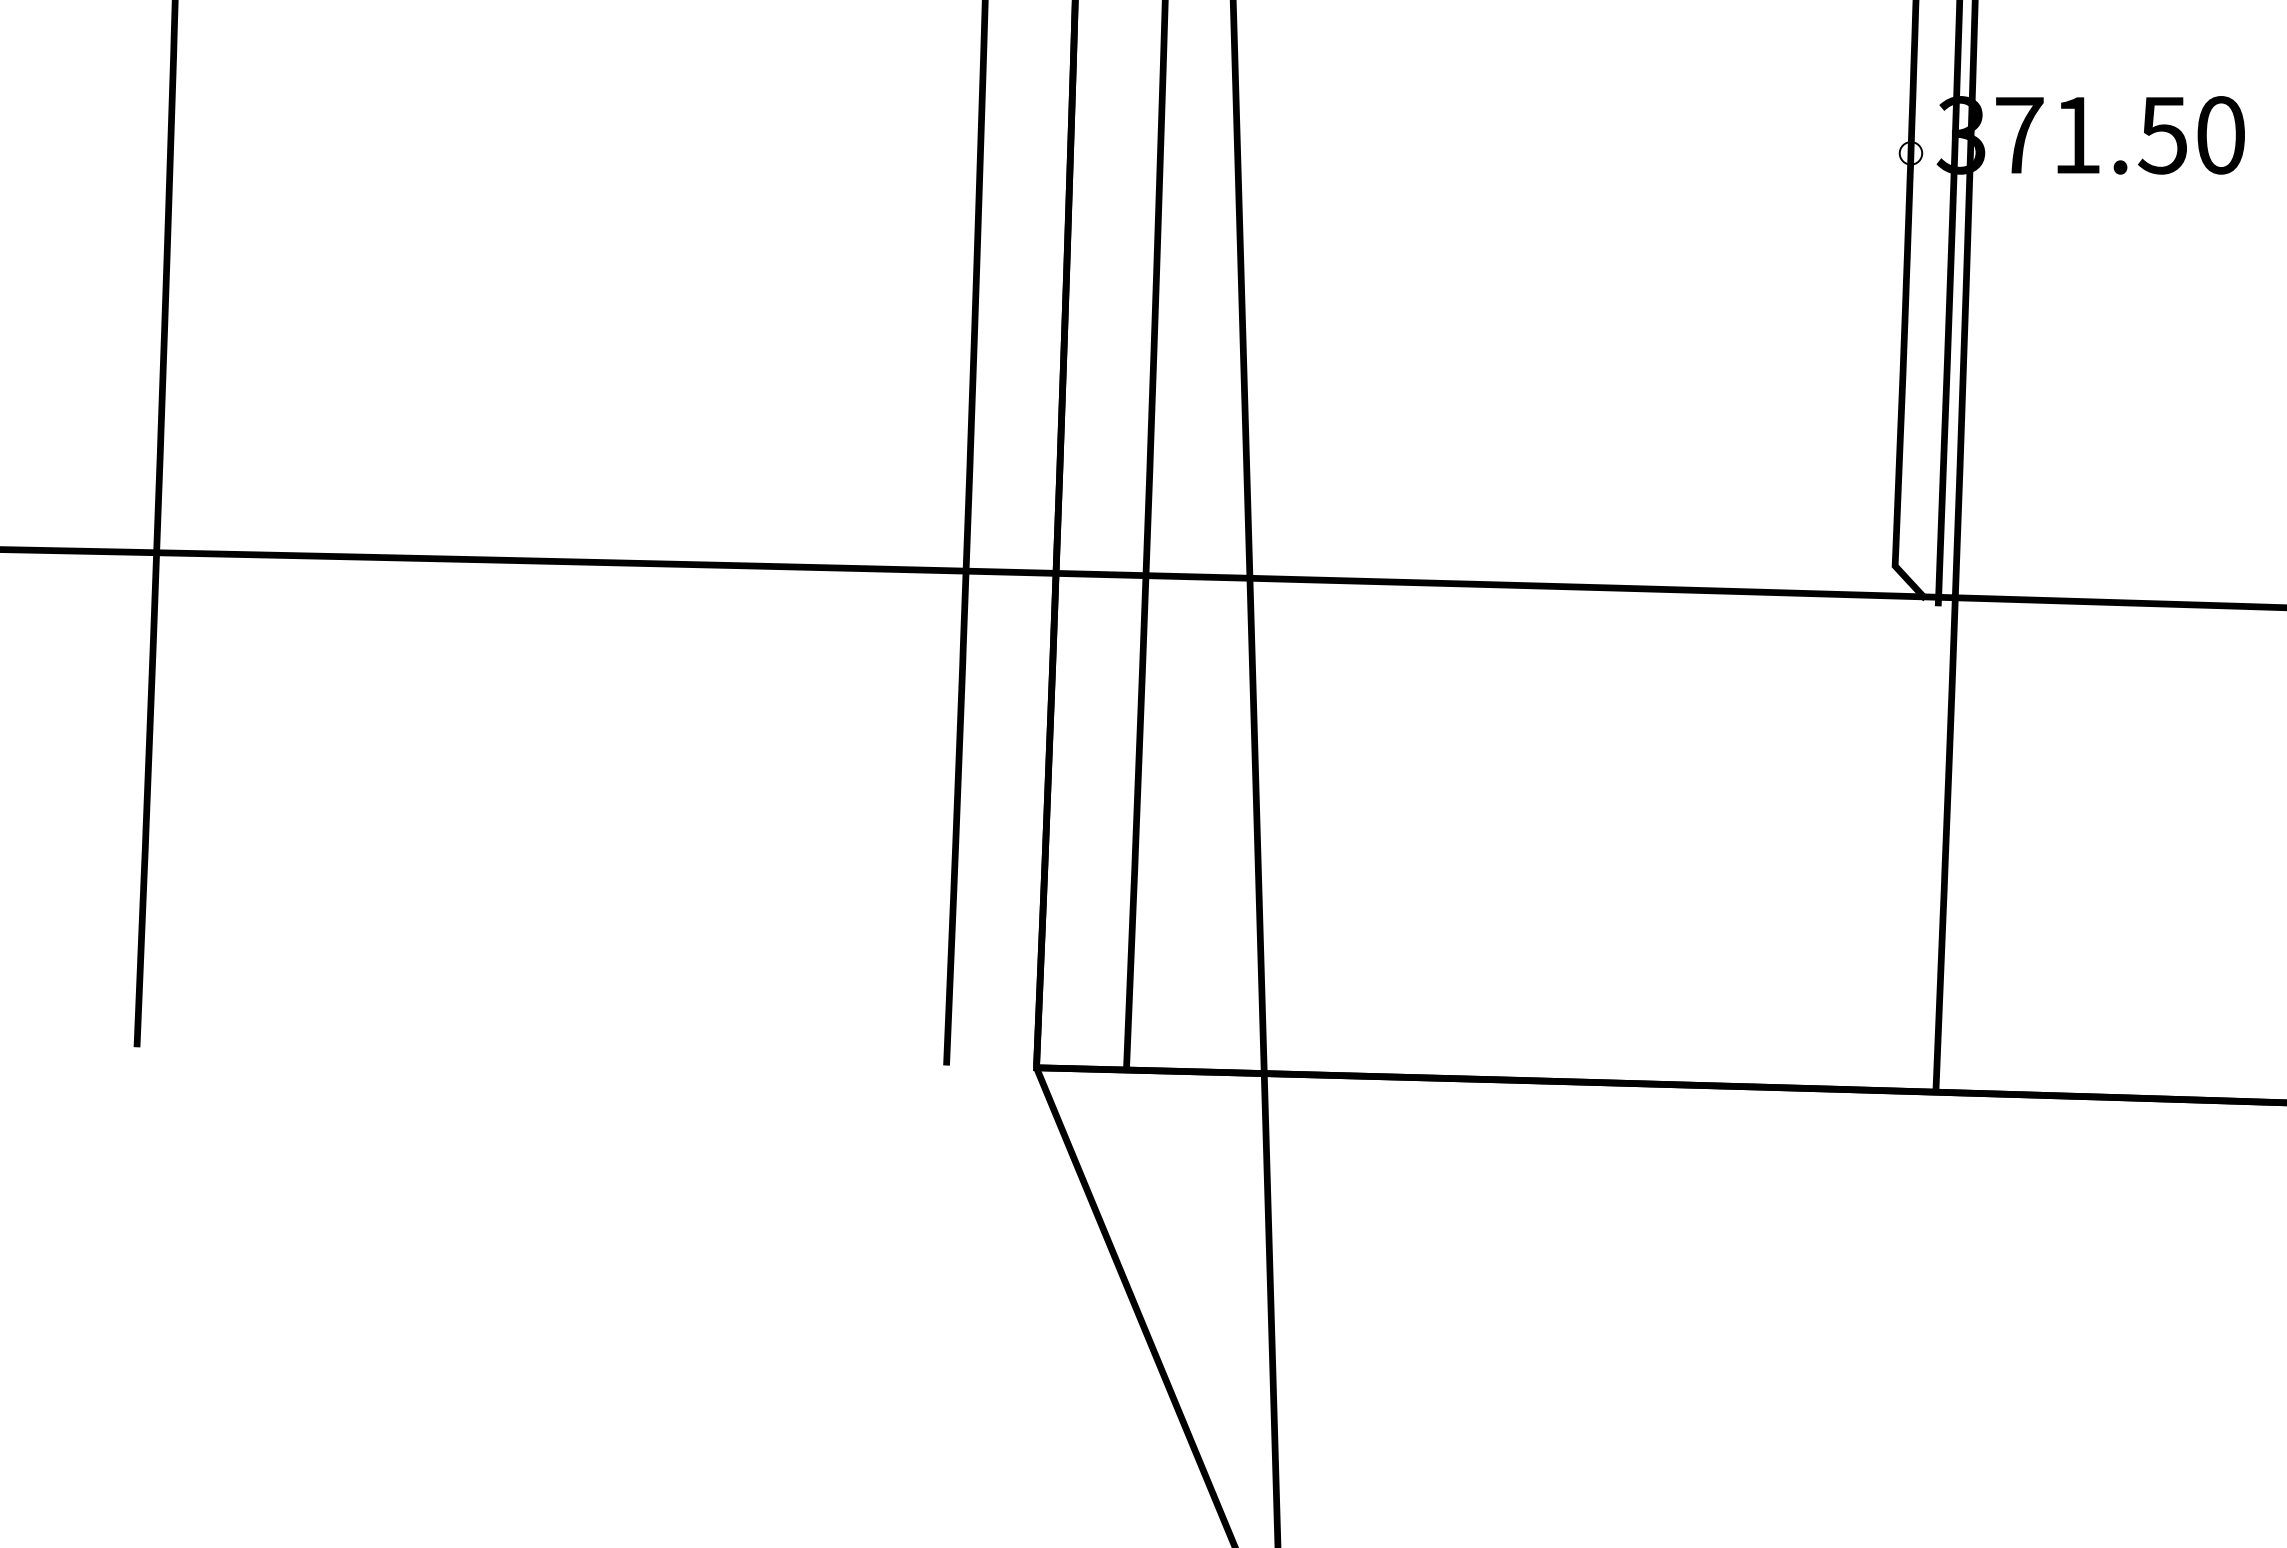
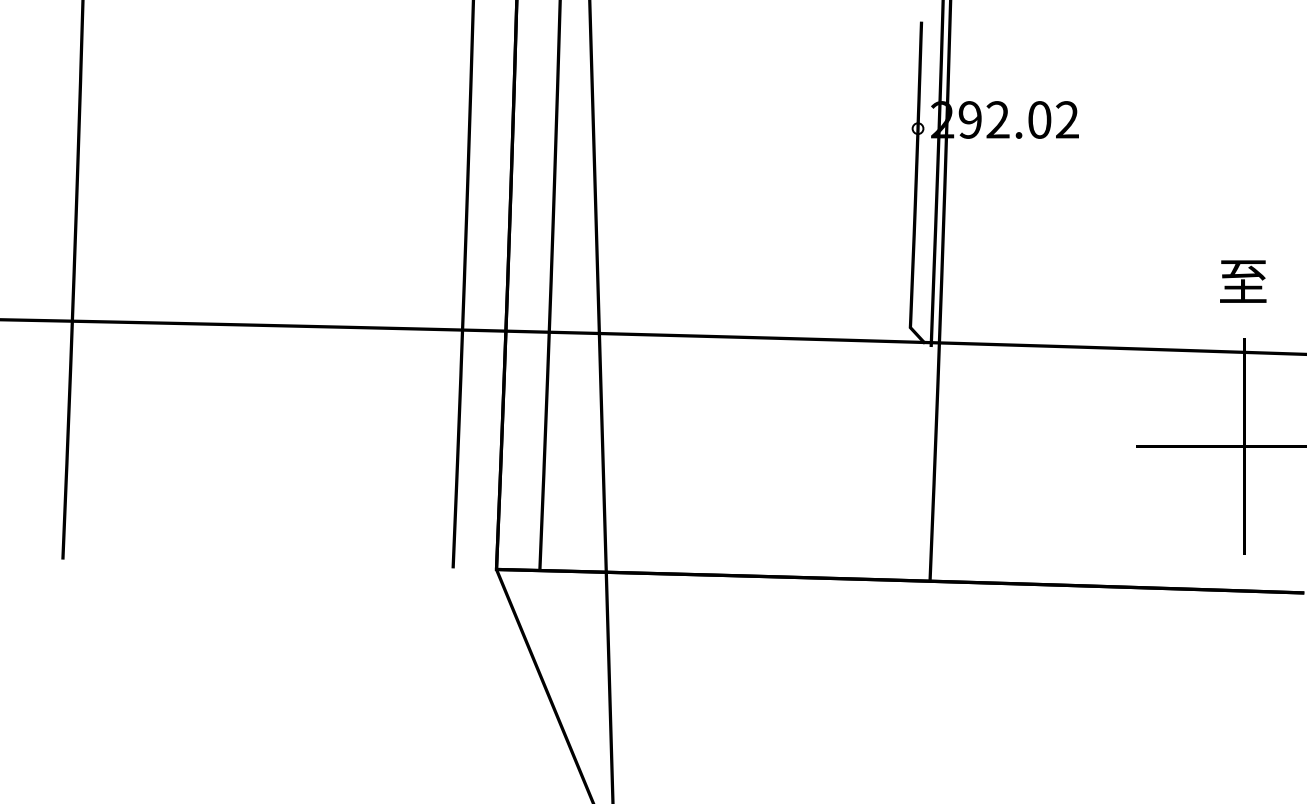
text: (2090, 134) -> (1004, 119), 371.50 -> 292.02

